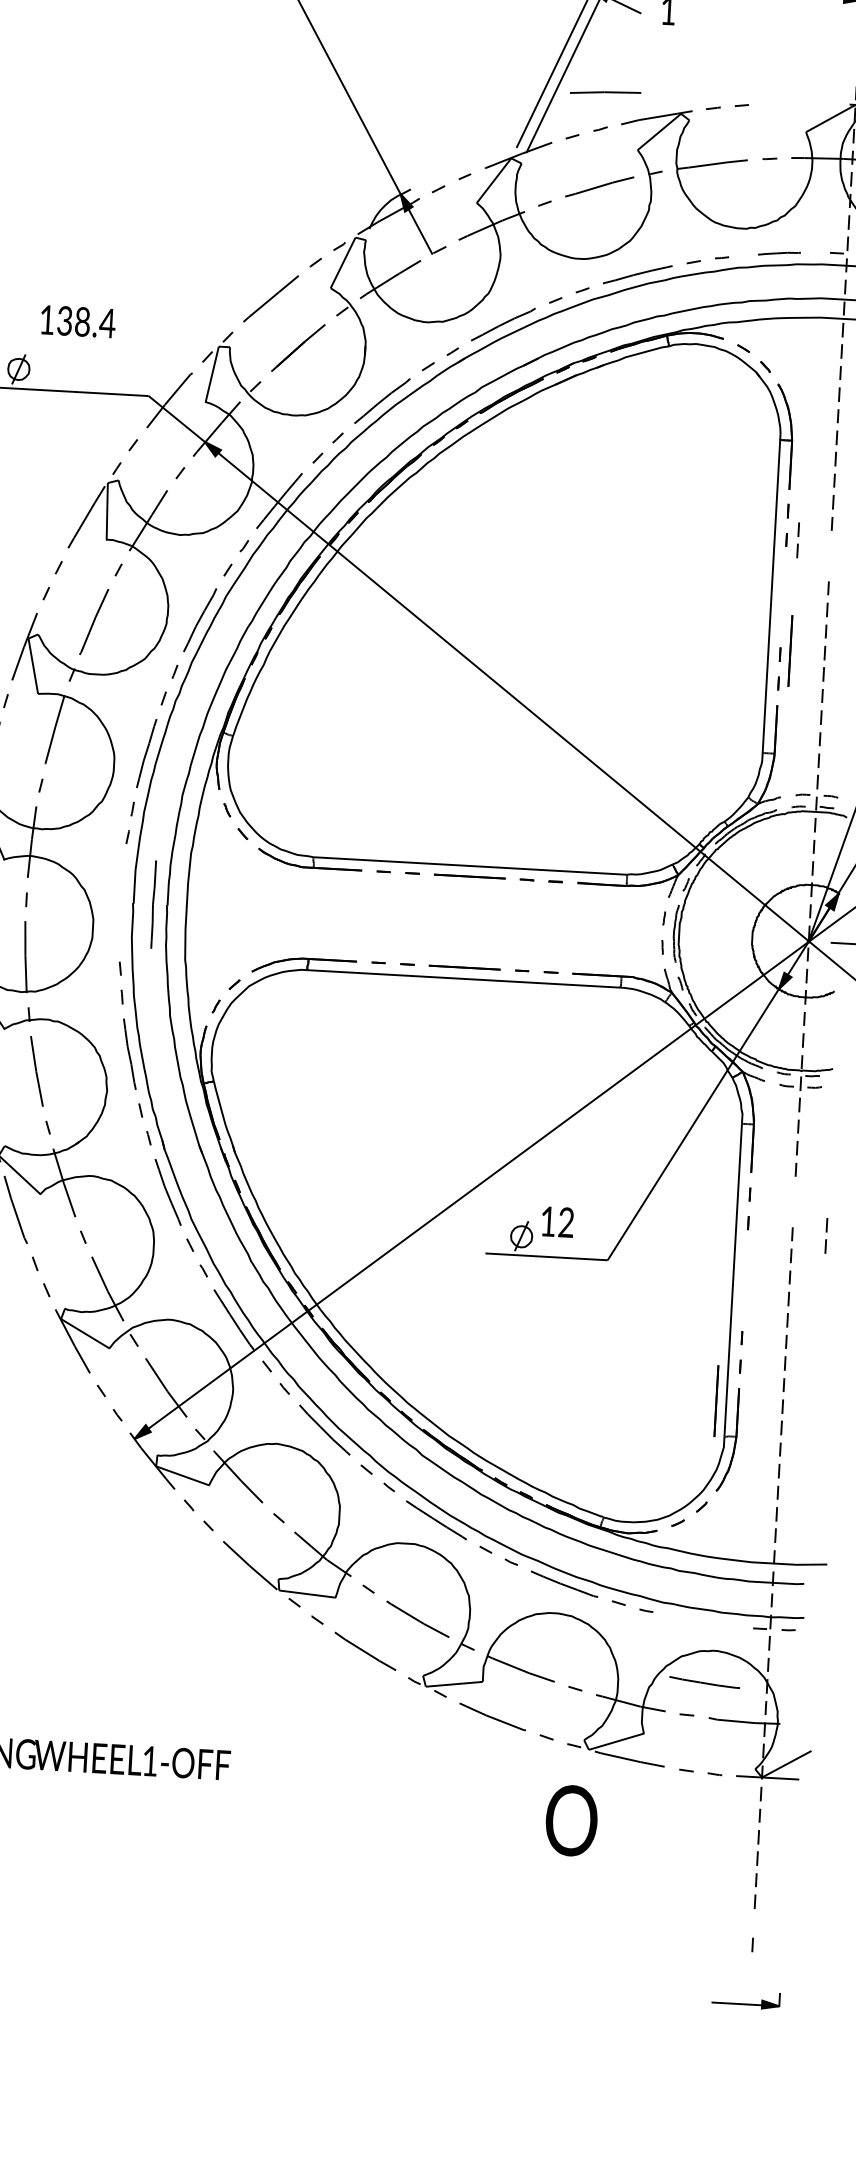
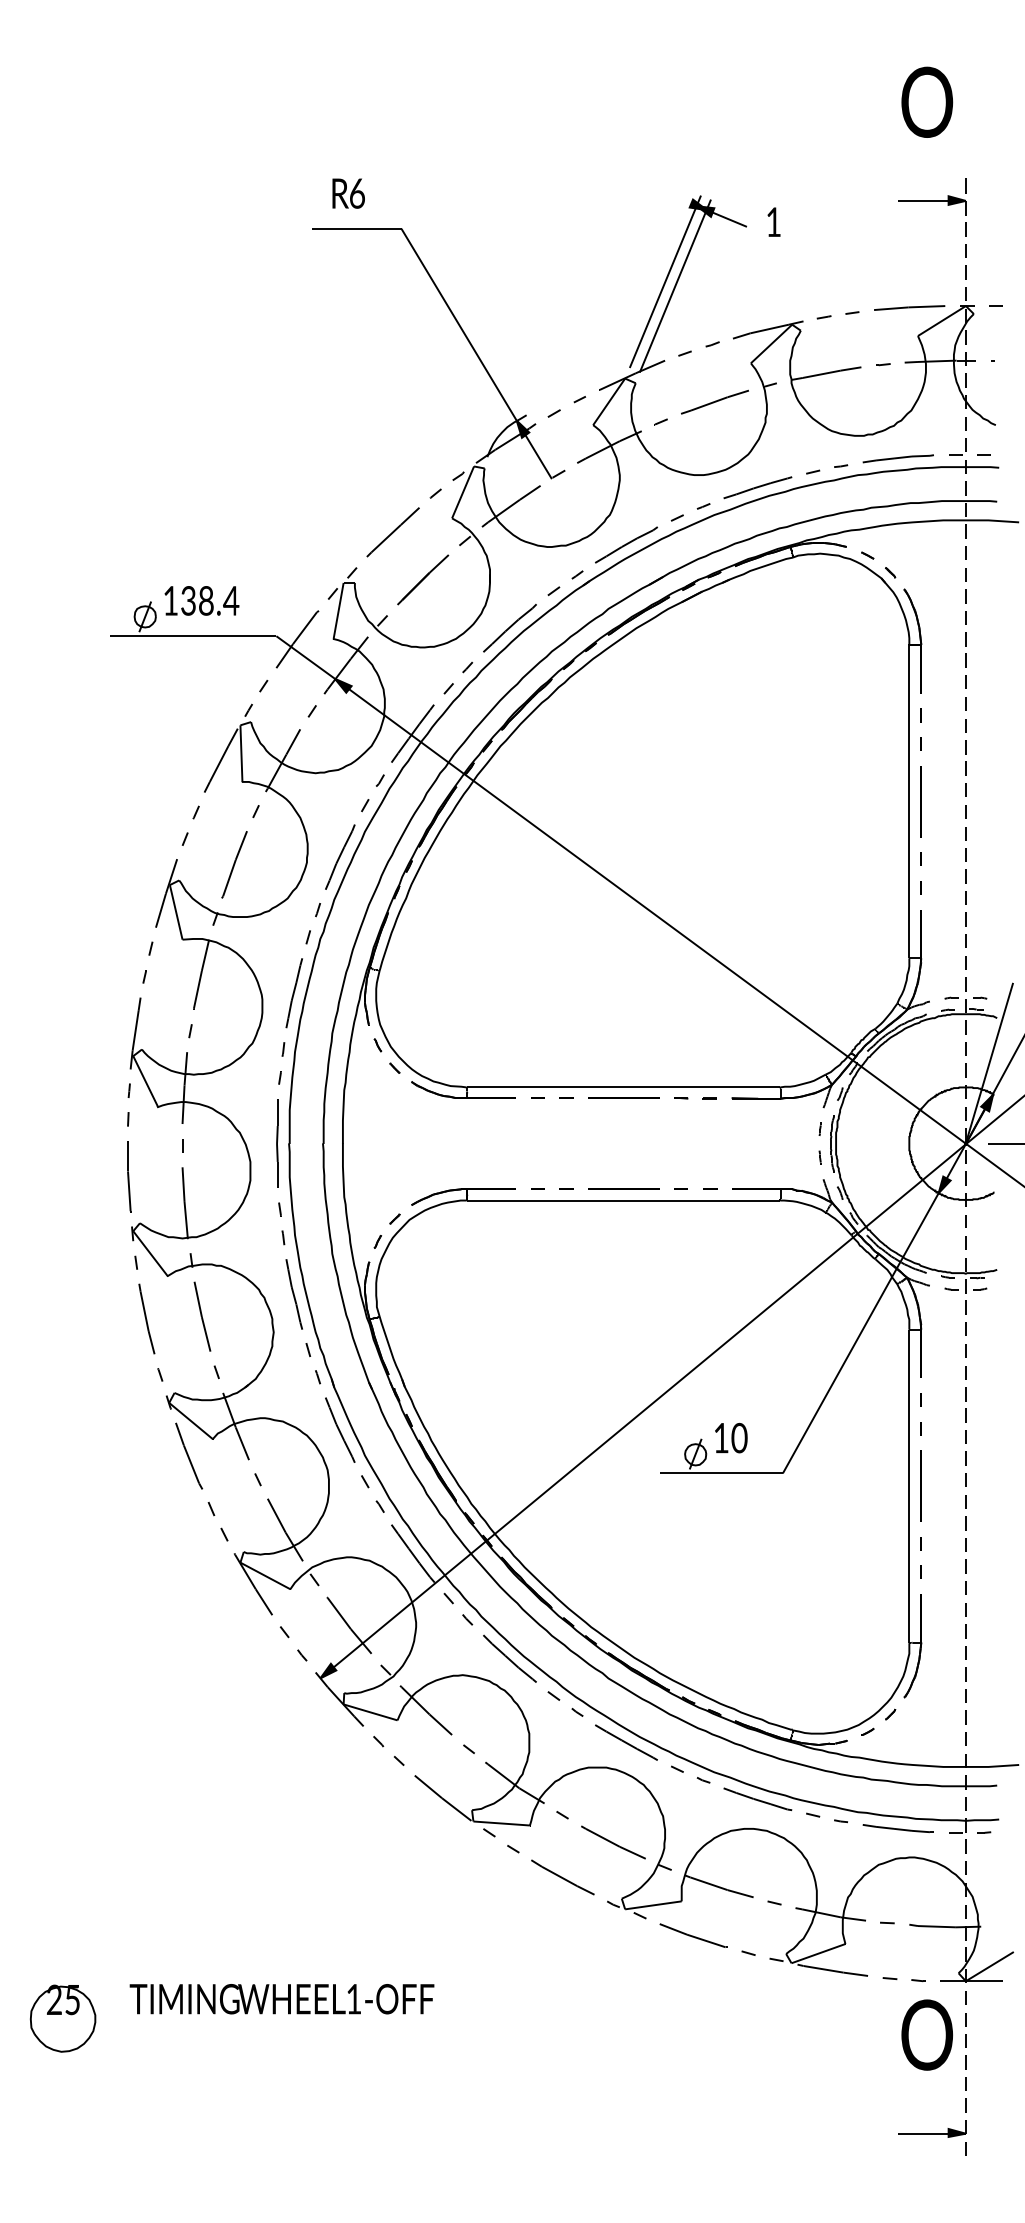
line: (605, 92) -> (909, 307), moved
part: (778, 253) -> (897, 458), size x1.67
text: (77, 321) -> (201, 600), moved
line: (797, 536) -> (965, 754), moved
line: (789, 650) -> (920, 801), moved
line: (153, 904) -> (277, 1143), moved
text: (566, 1222) -> (739, 1438), 12 -> 10
line: (826, 1232) -> (965, 1401), moved
line: (715, 1400) -> (920, 1485), moved
line: (703, 1682) -> (897, 1828), moved
text: (570, 1820) -> (926, 2034), moved
part: (746, 1999) -> (932, 2128), moved

